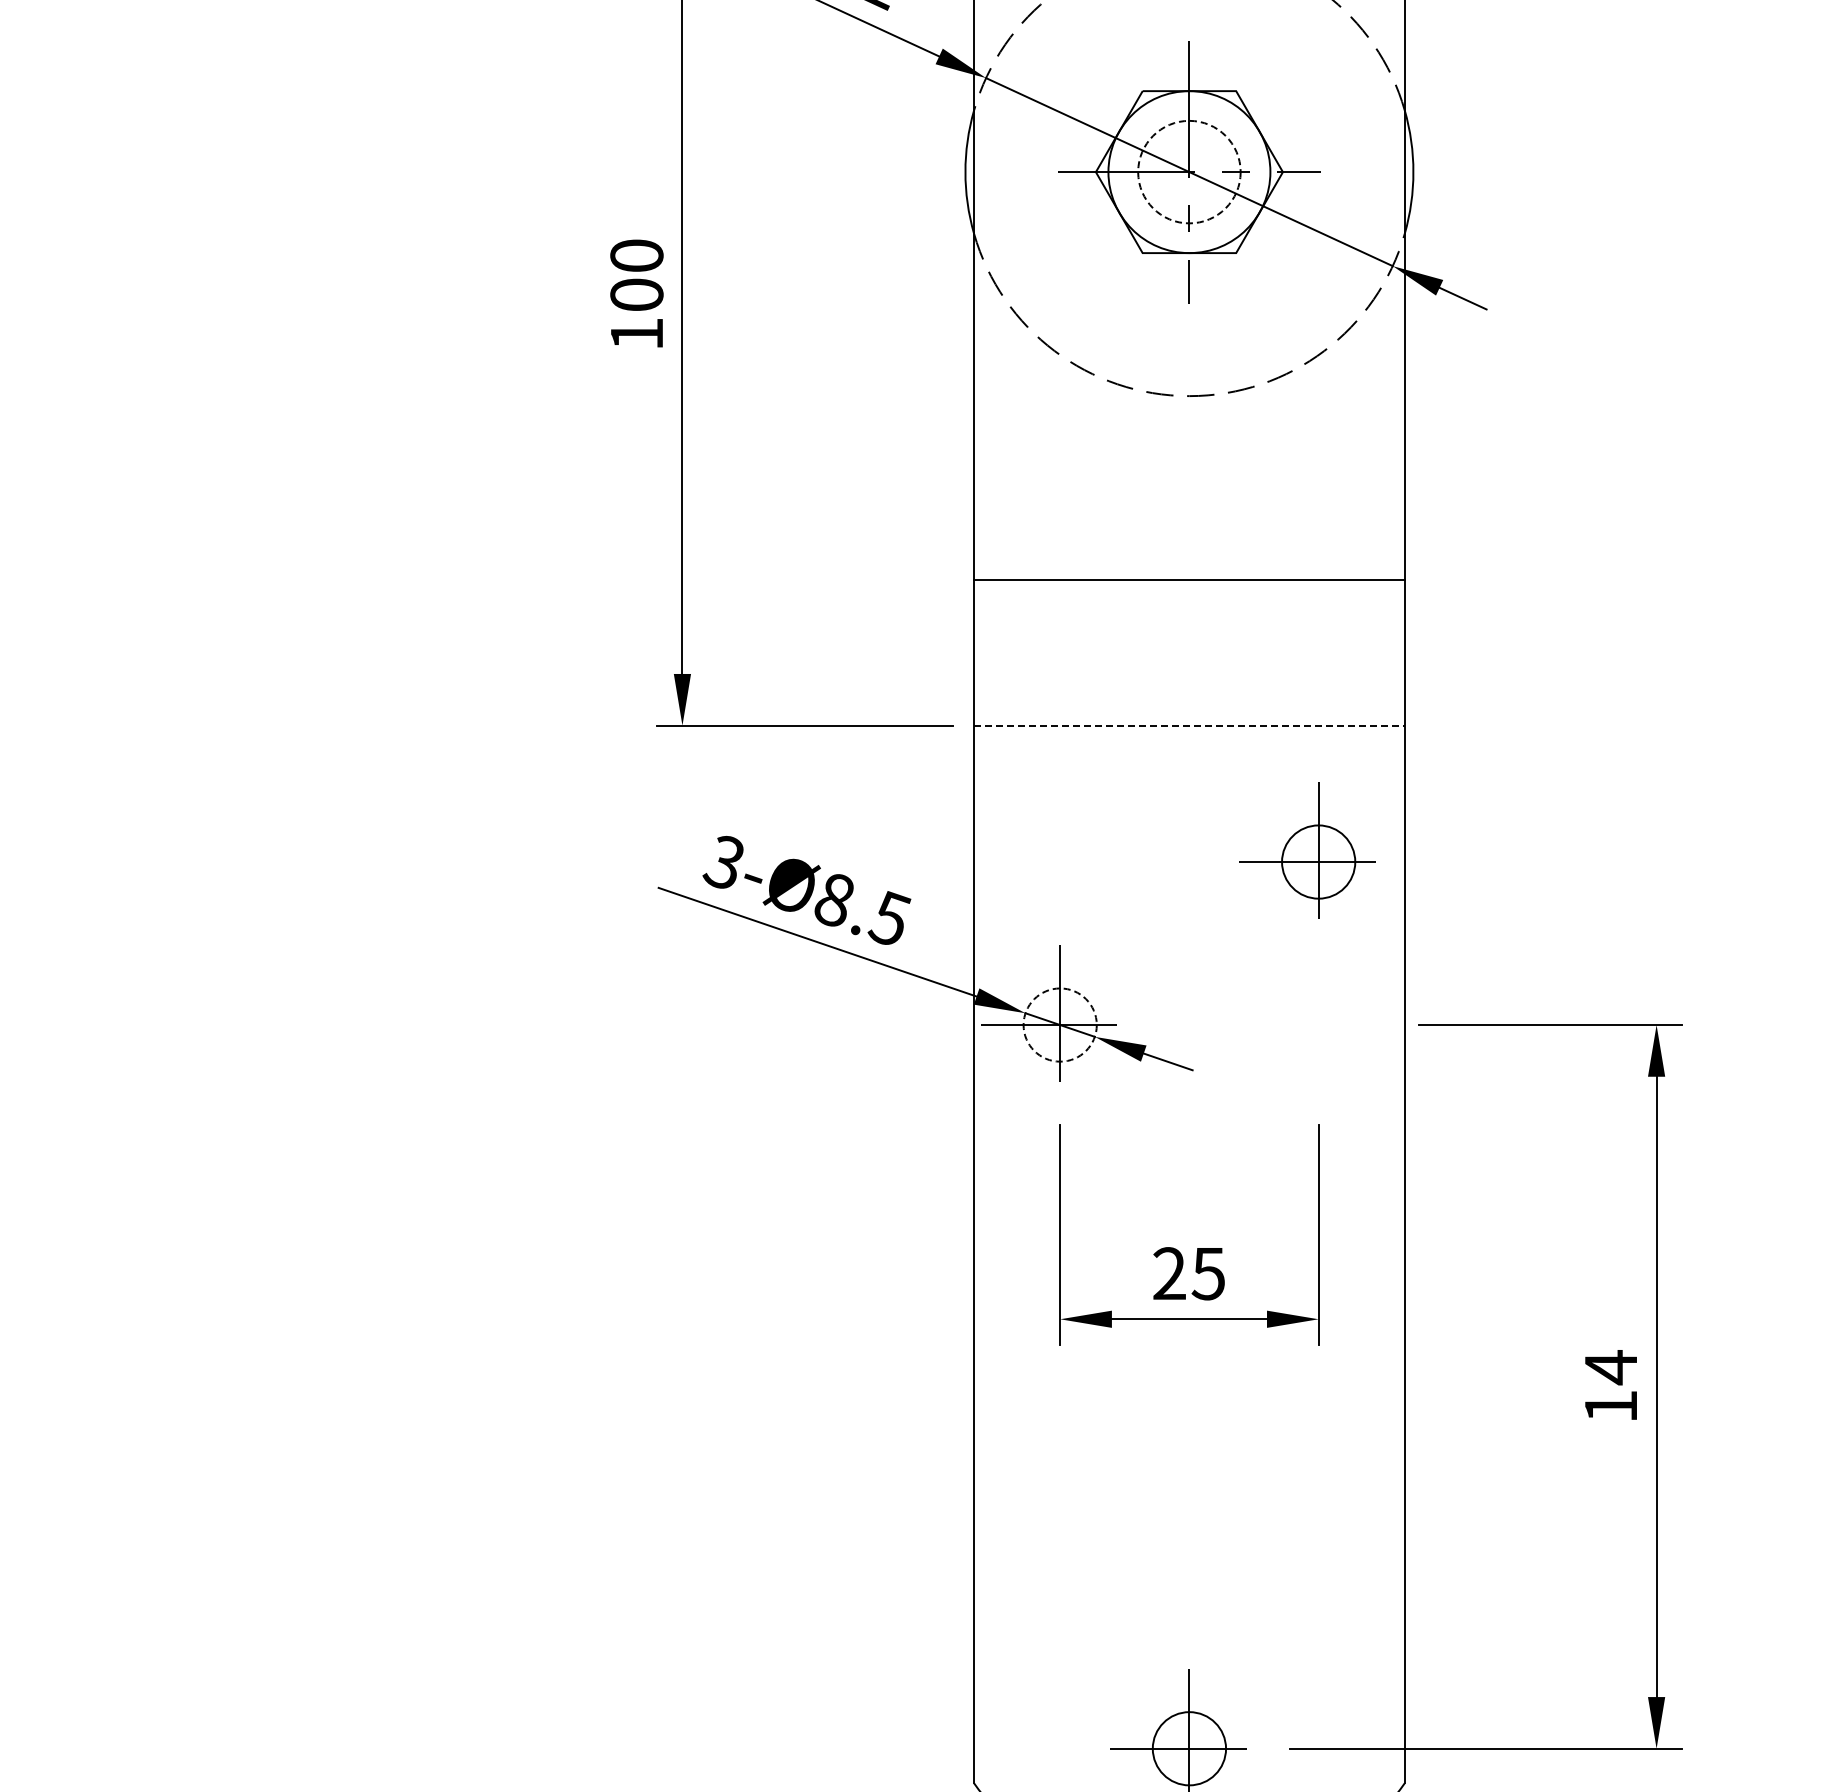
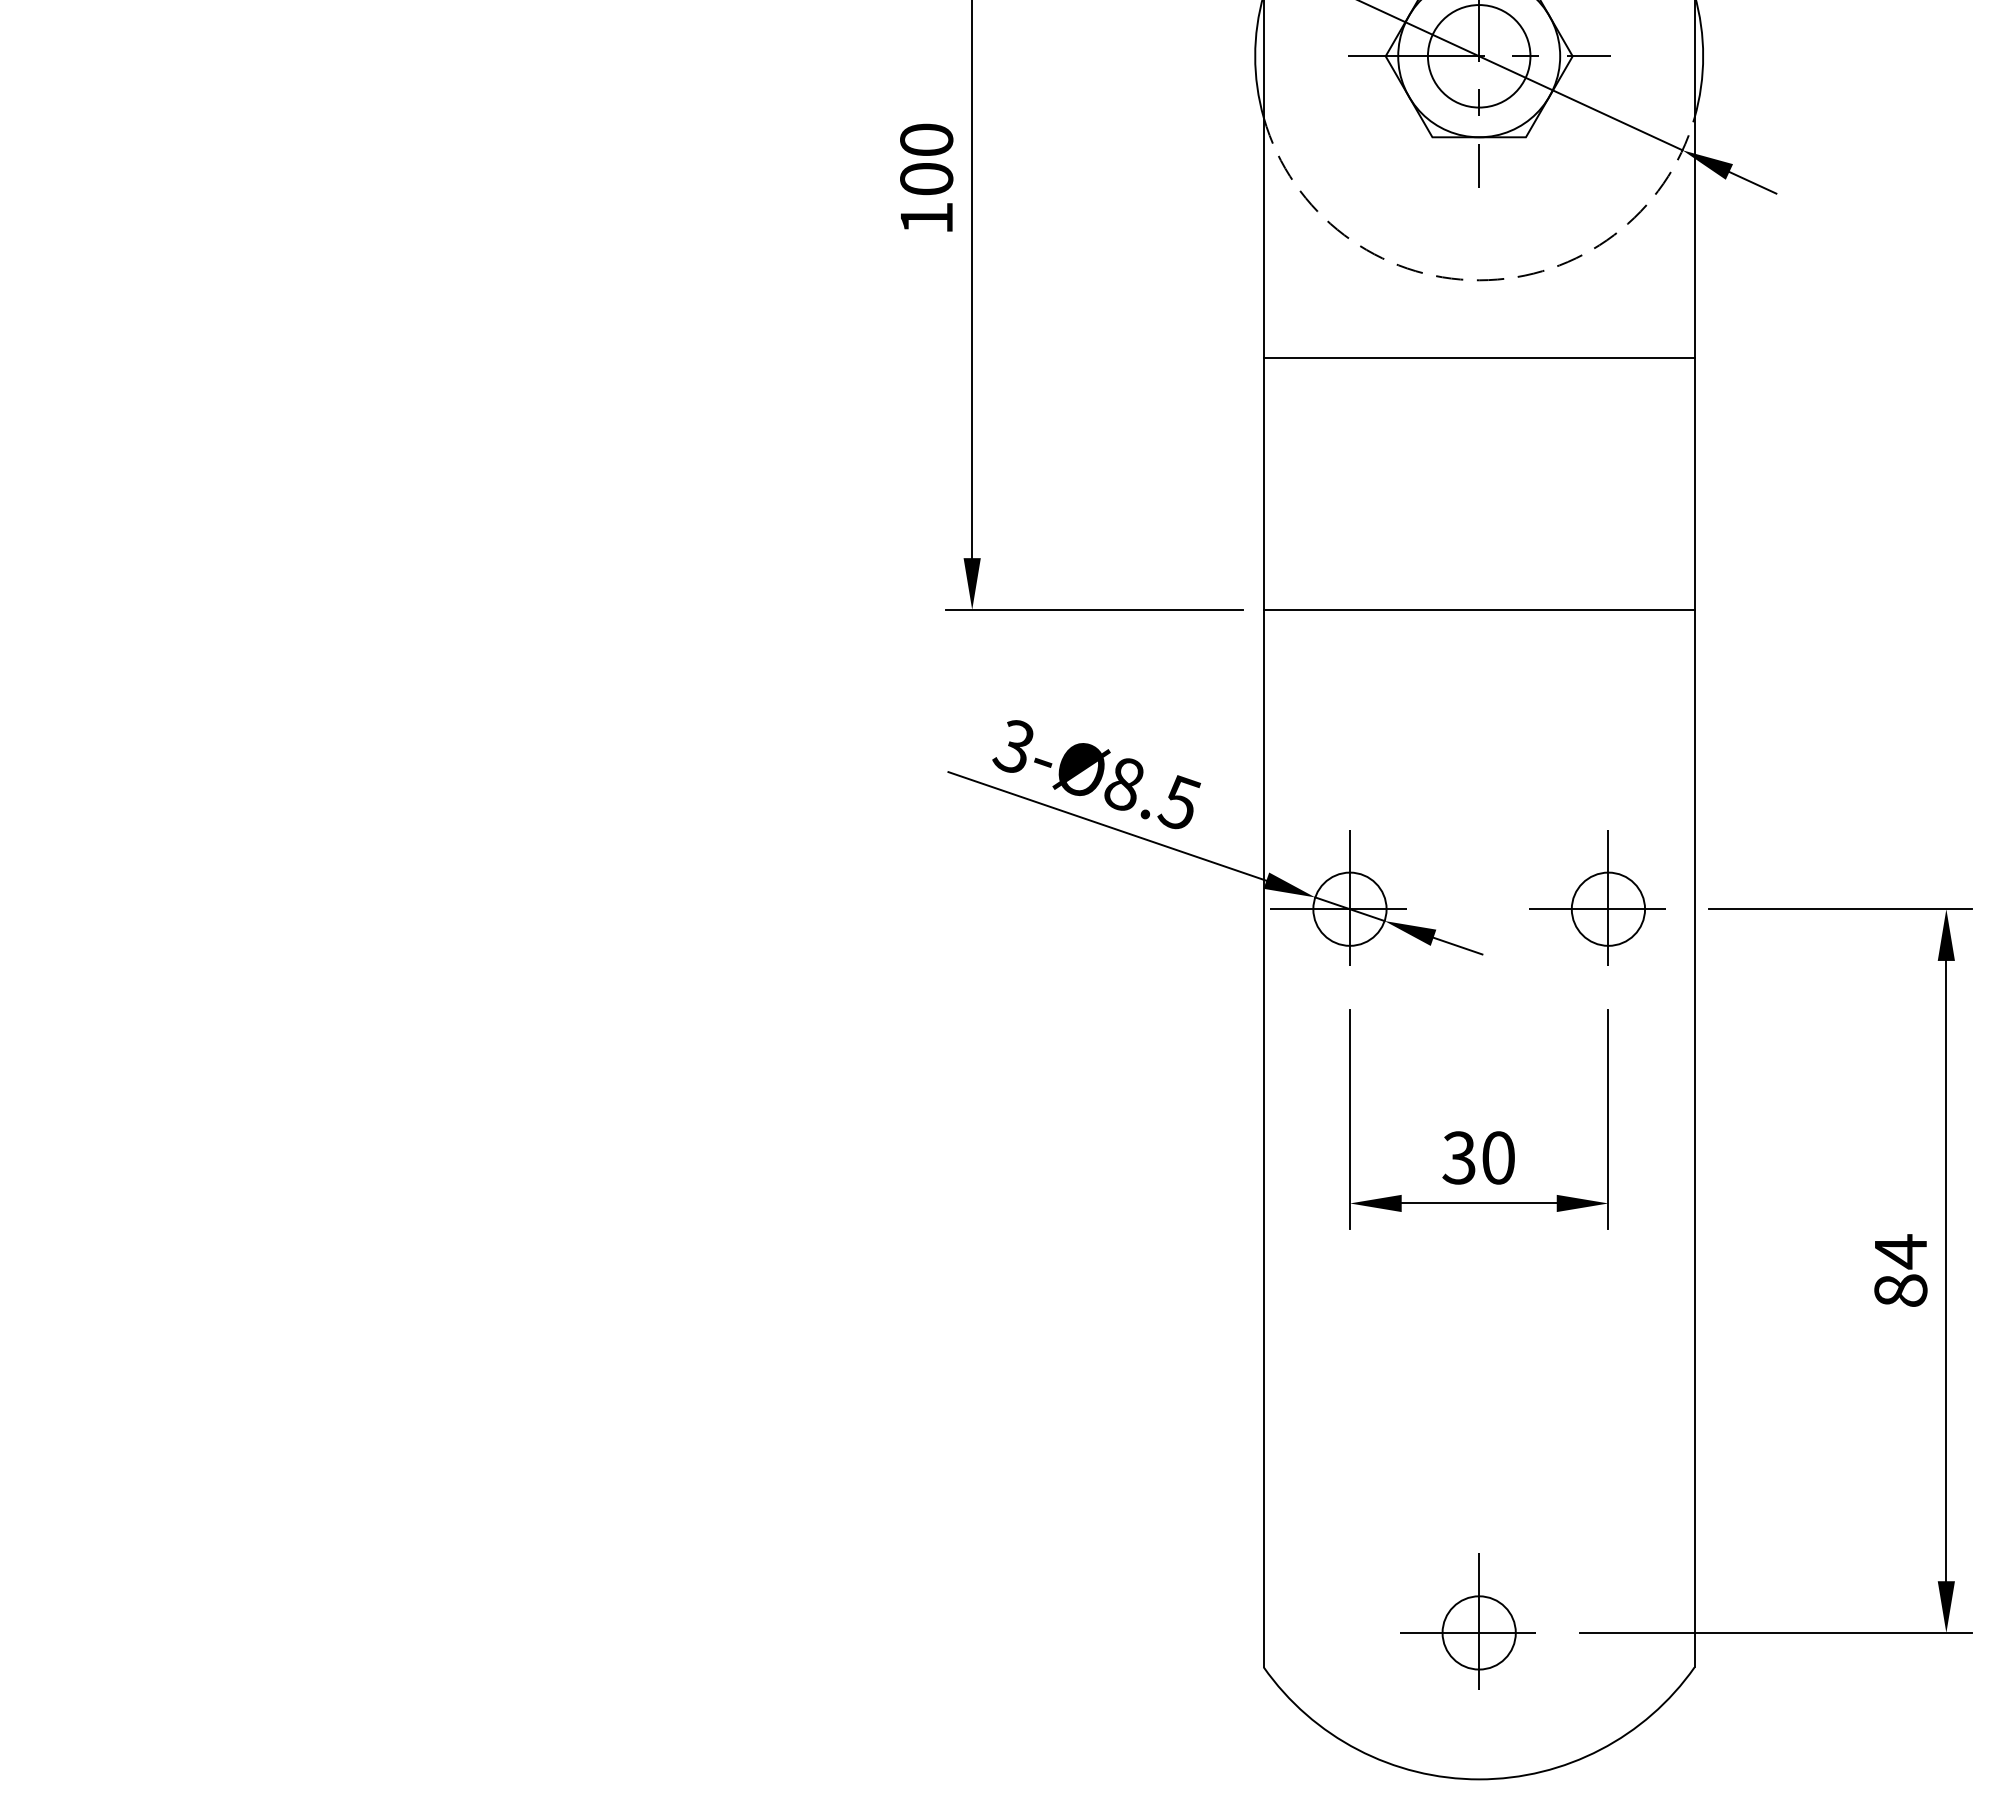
circle: (1188, 172) -> (1478, 56), dashed -> solid
line: (1188, 579) -> (1478, 357), moved
line: (1189, 725) -> (1479, 609), dashed -> solid
part: (1307, 850) -> (1597, 897), moved
circle: (1059, 1024) -> (1349, 908), dashed -> solid
text: (1188, 1273) -> (1478, 1157), 25 -> 30
text: (1610, 1406) -> (1900, 1290), 14 -> 84

